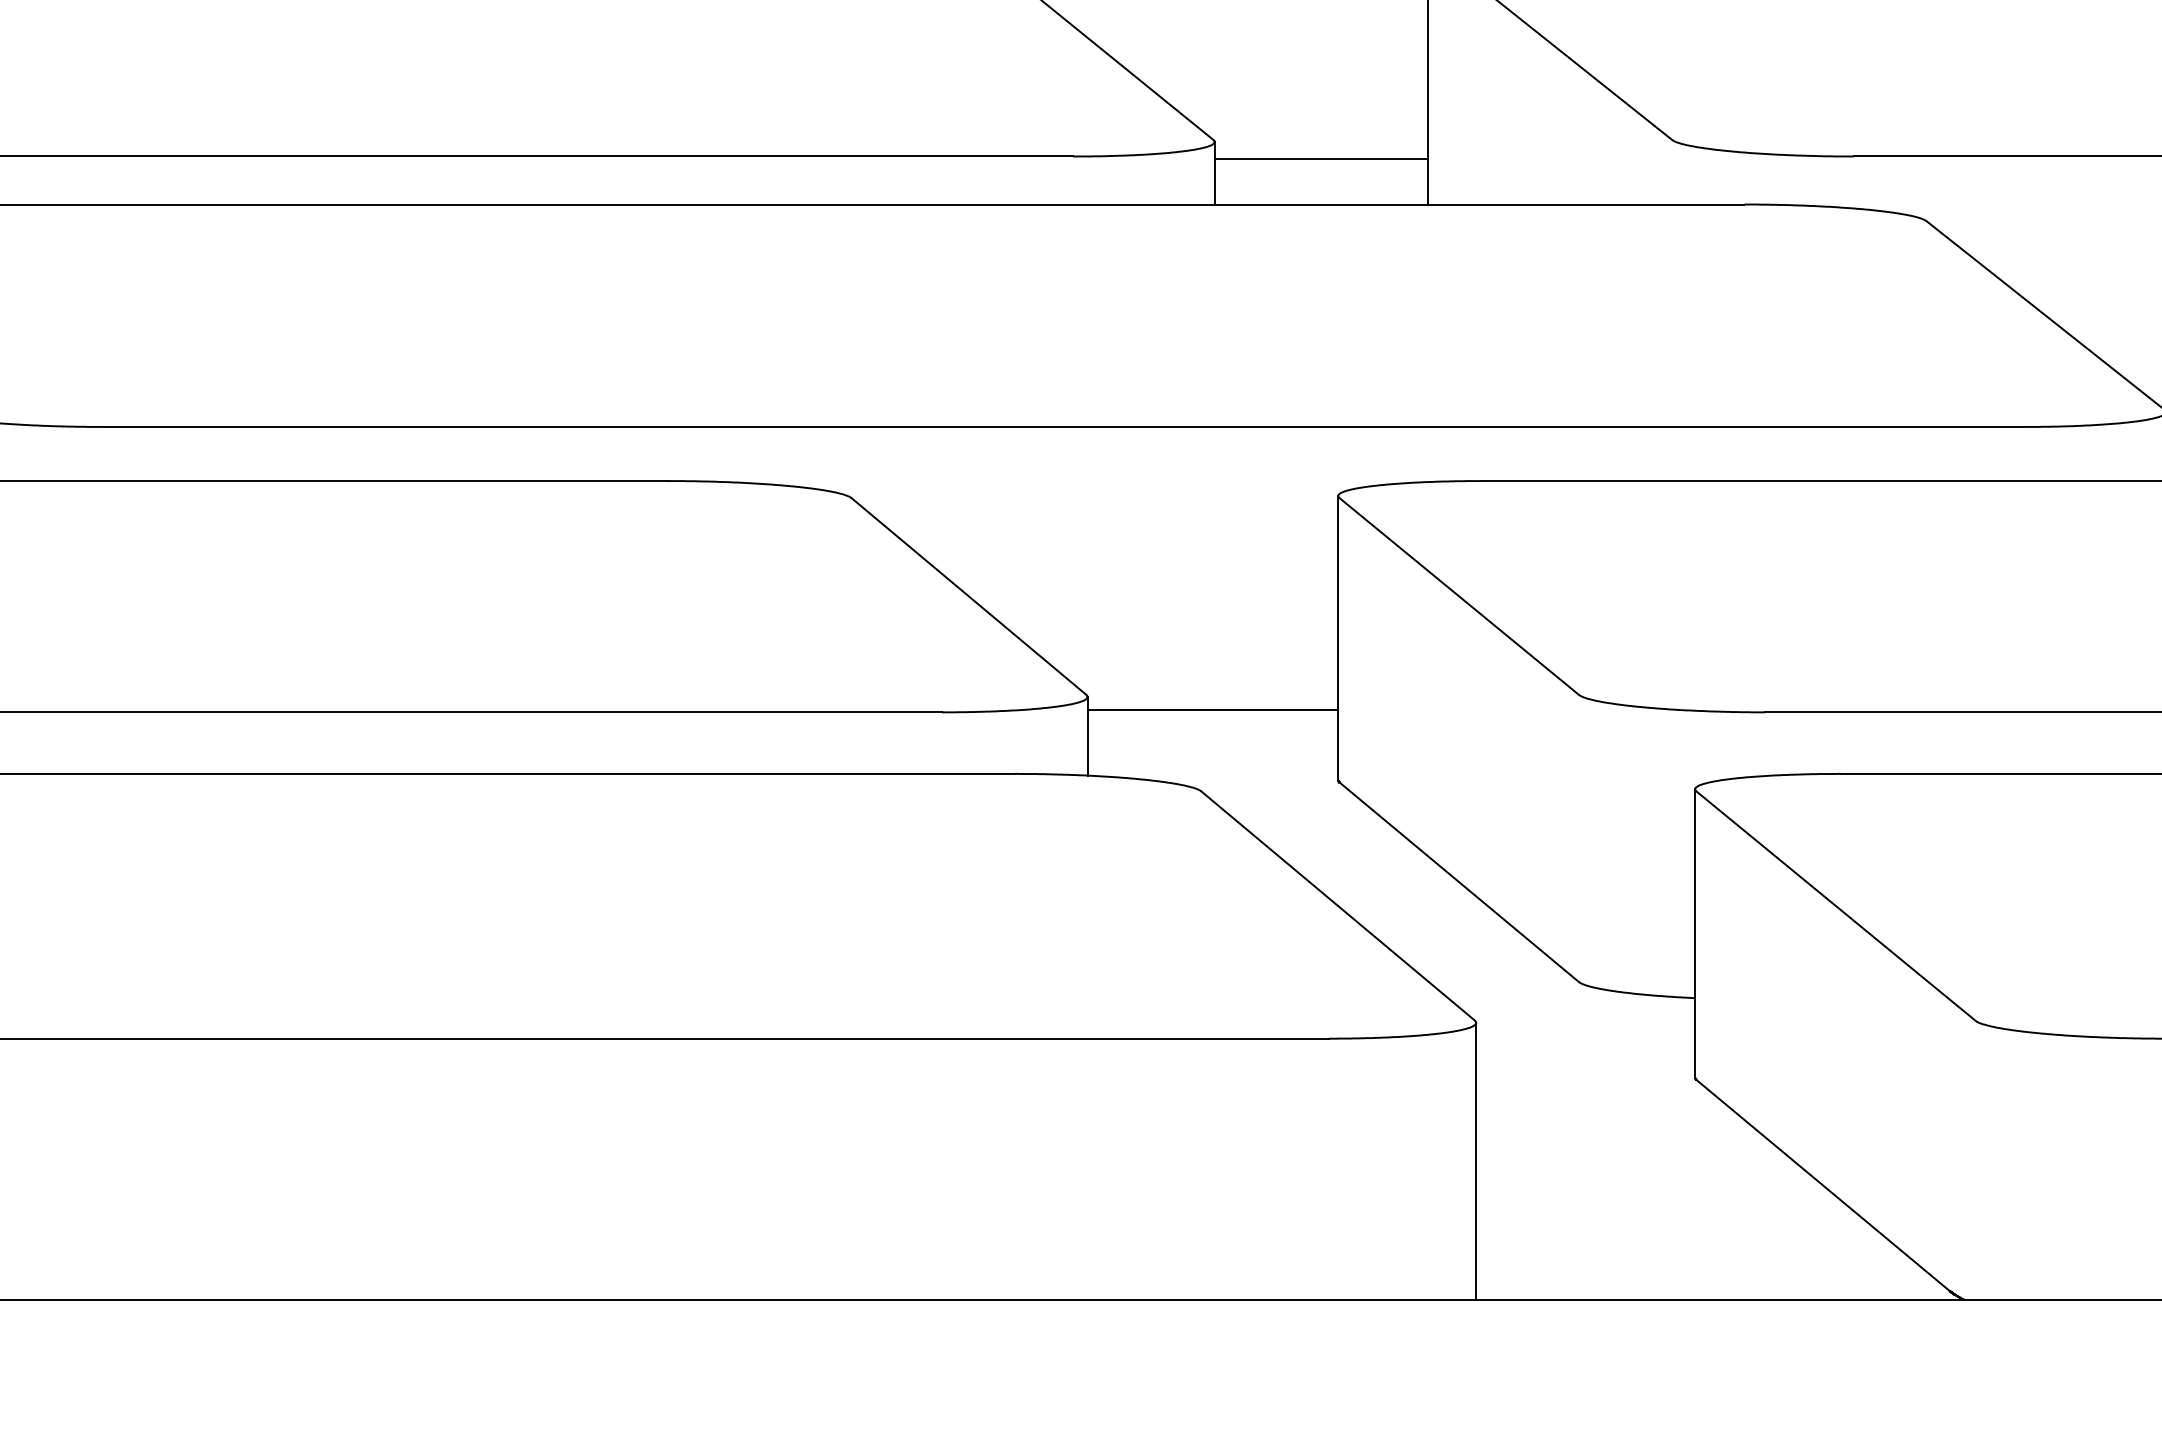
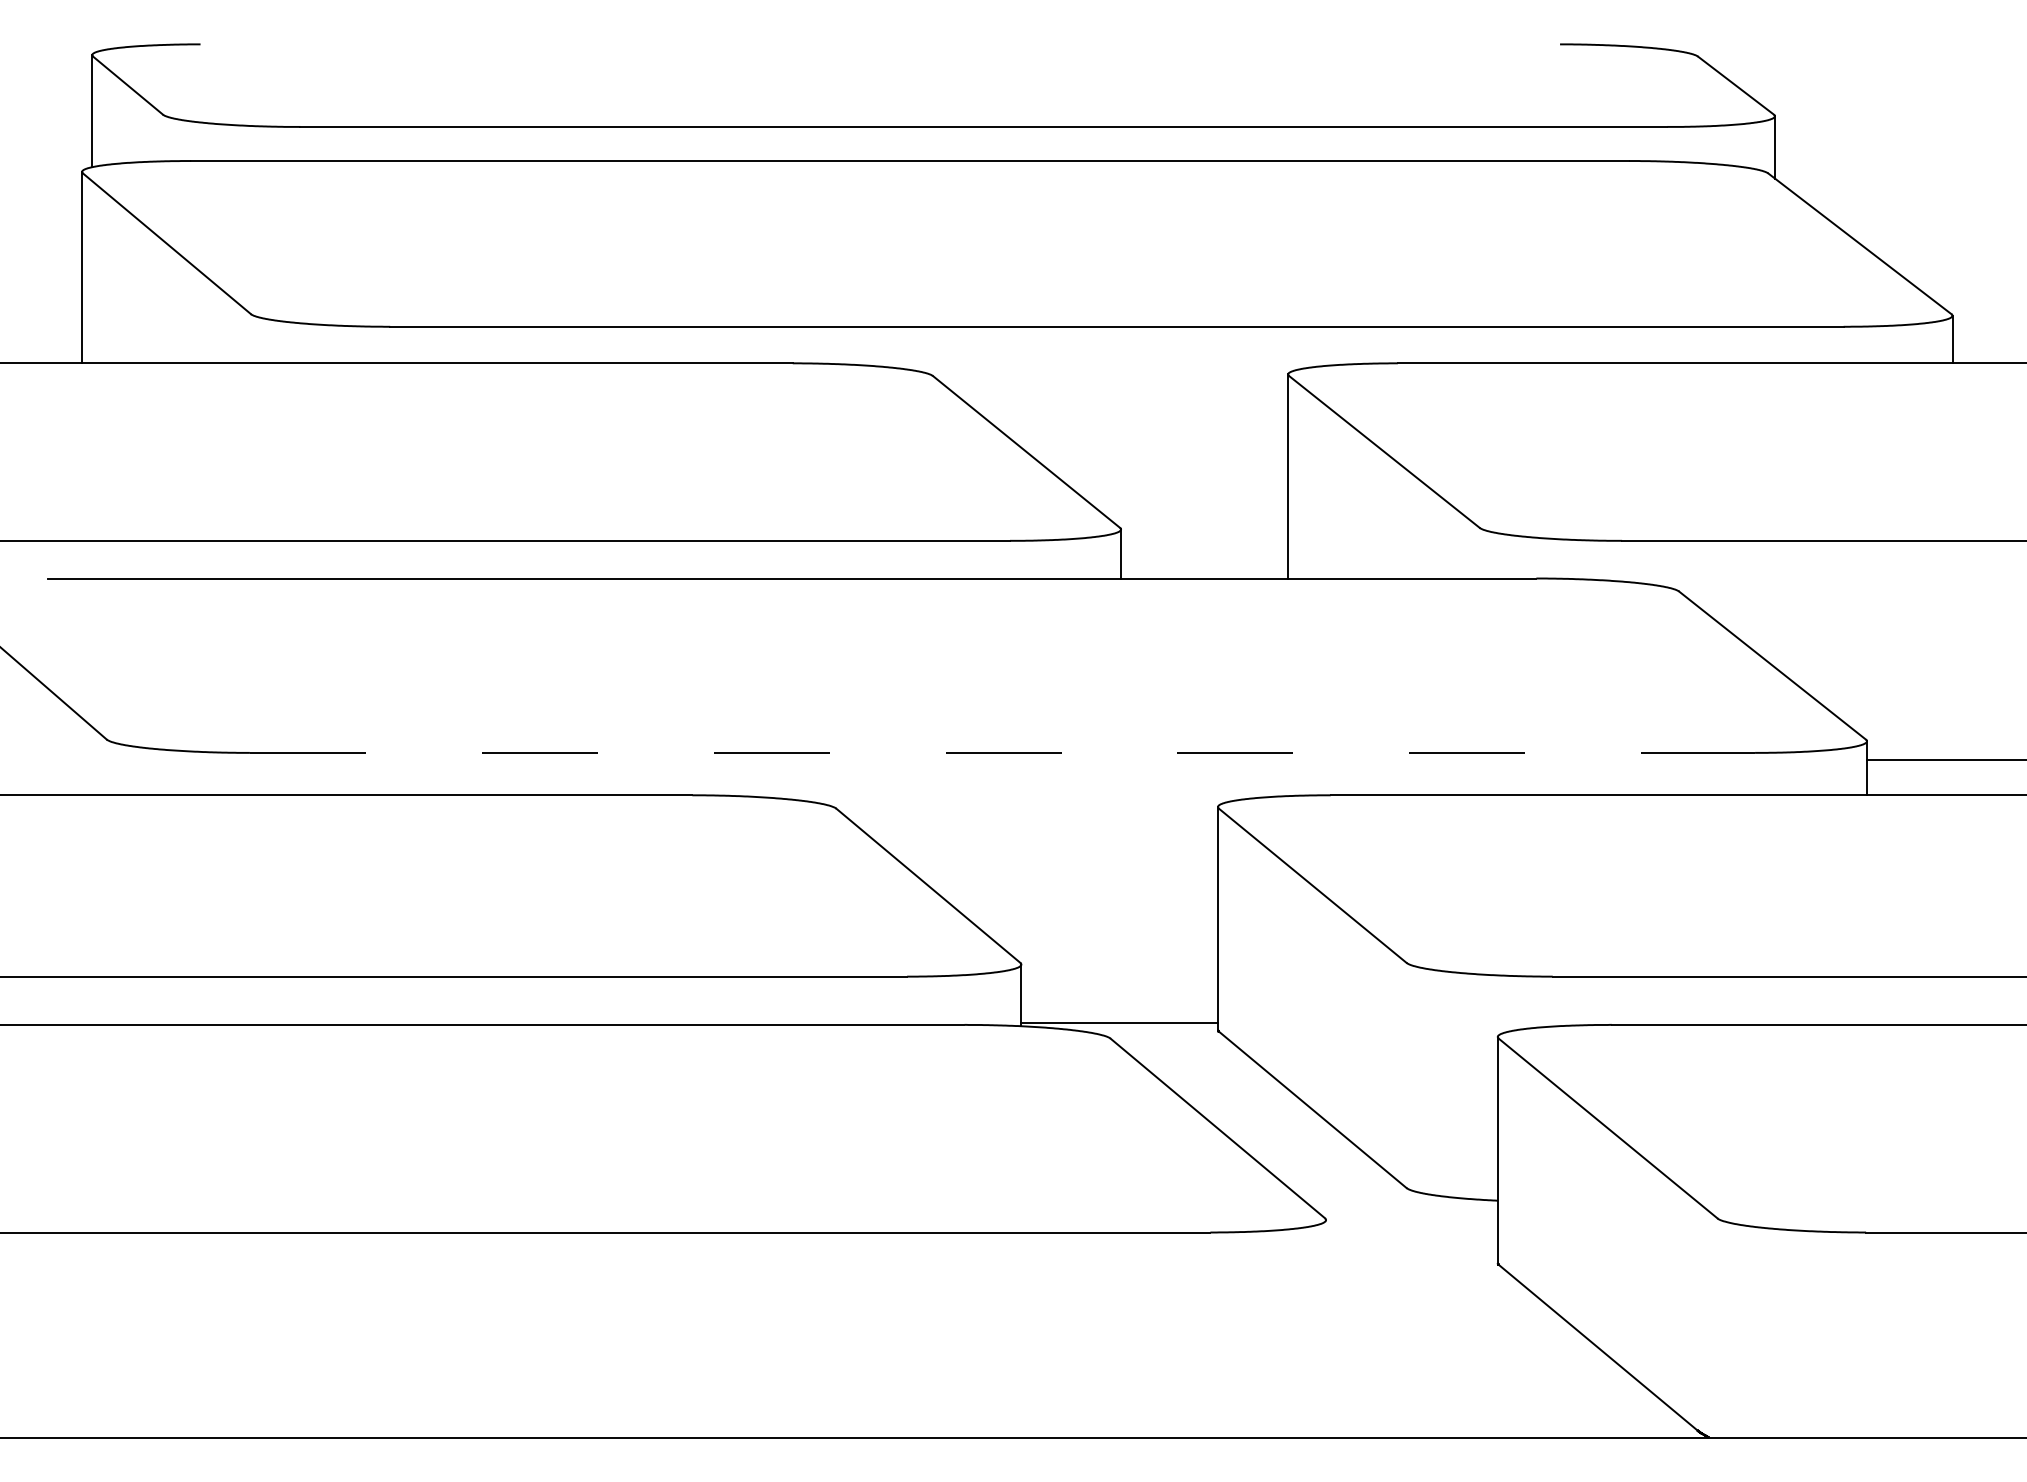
line: (1321, 159) -> (1204, 543), removed
line: (1063, 426) -> (1002, 752), solid -> dashed
line: (1212, 710) -> (1119, 1023), moved
line: (1476, 1161) -> (1326, 1328), removed

